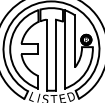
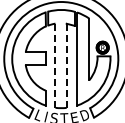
line: (46, 54) -> (55, 65), solid -> dashed
line: (55, 55) -> (66, 66), solid -> dashed

